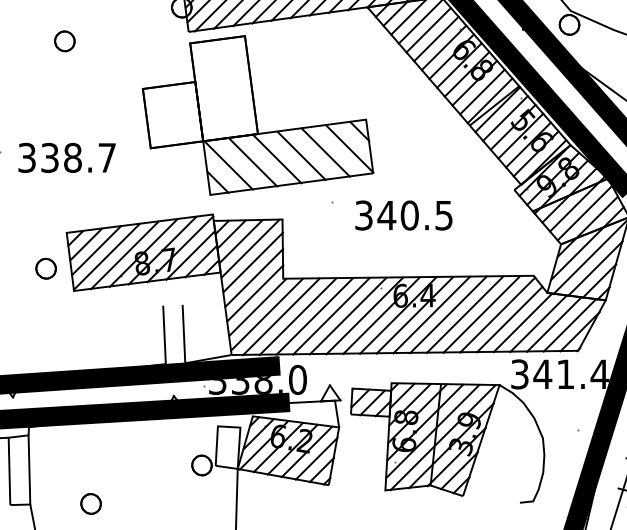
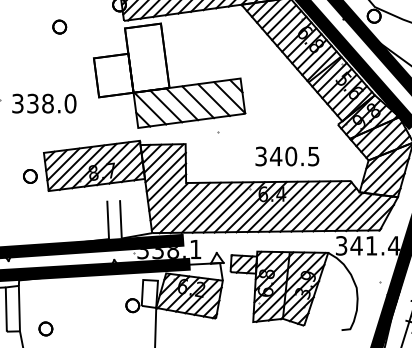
part: (64, 40) -> (59, 26), moved
text: (107, 157) -> (70, 103), 338.7 -> 338.0
text: (404, 215) -> (287, 156), moved
text: (297, 379) -> (195, 249), 338.0 -> 338.1
part: (90, 503) -> (45, 328), moved

